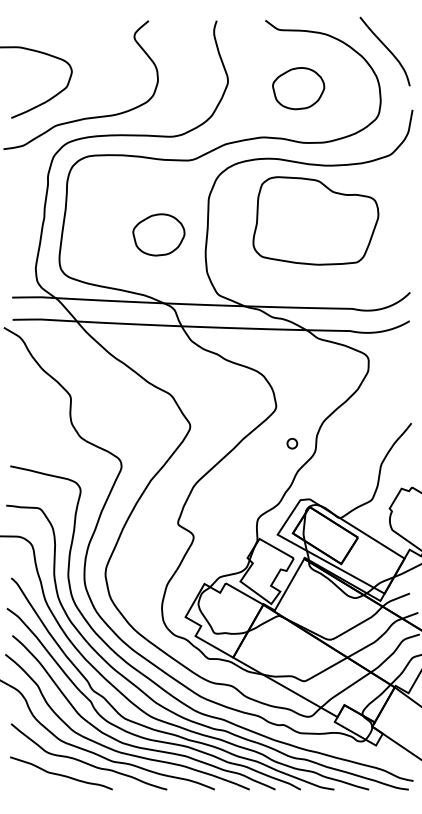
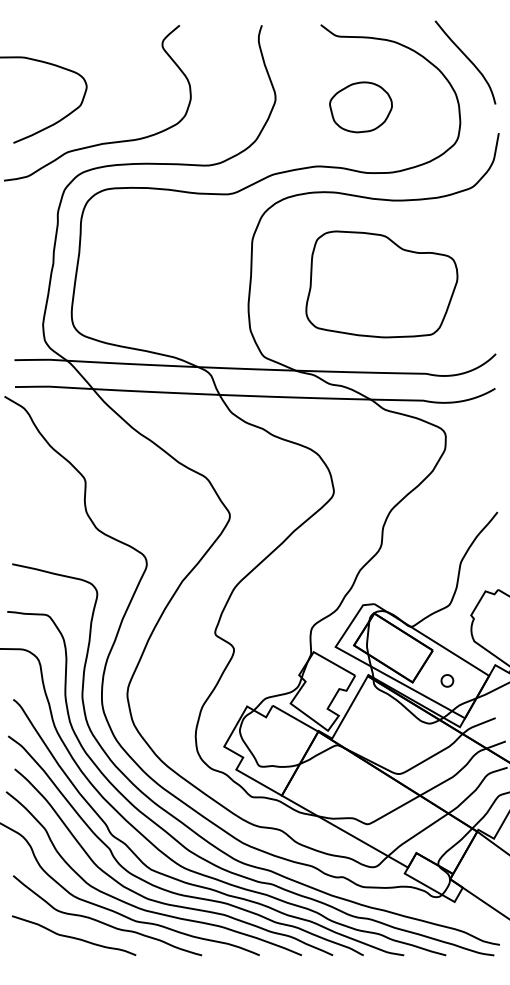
part: (315, 220) -> (381, 284), moved
part: (158, 235) -> (191, 284), removed
part: (292, 443) -> (447, 680), moved

